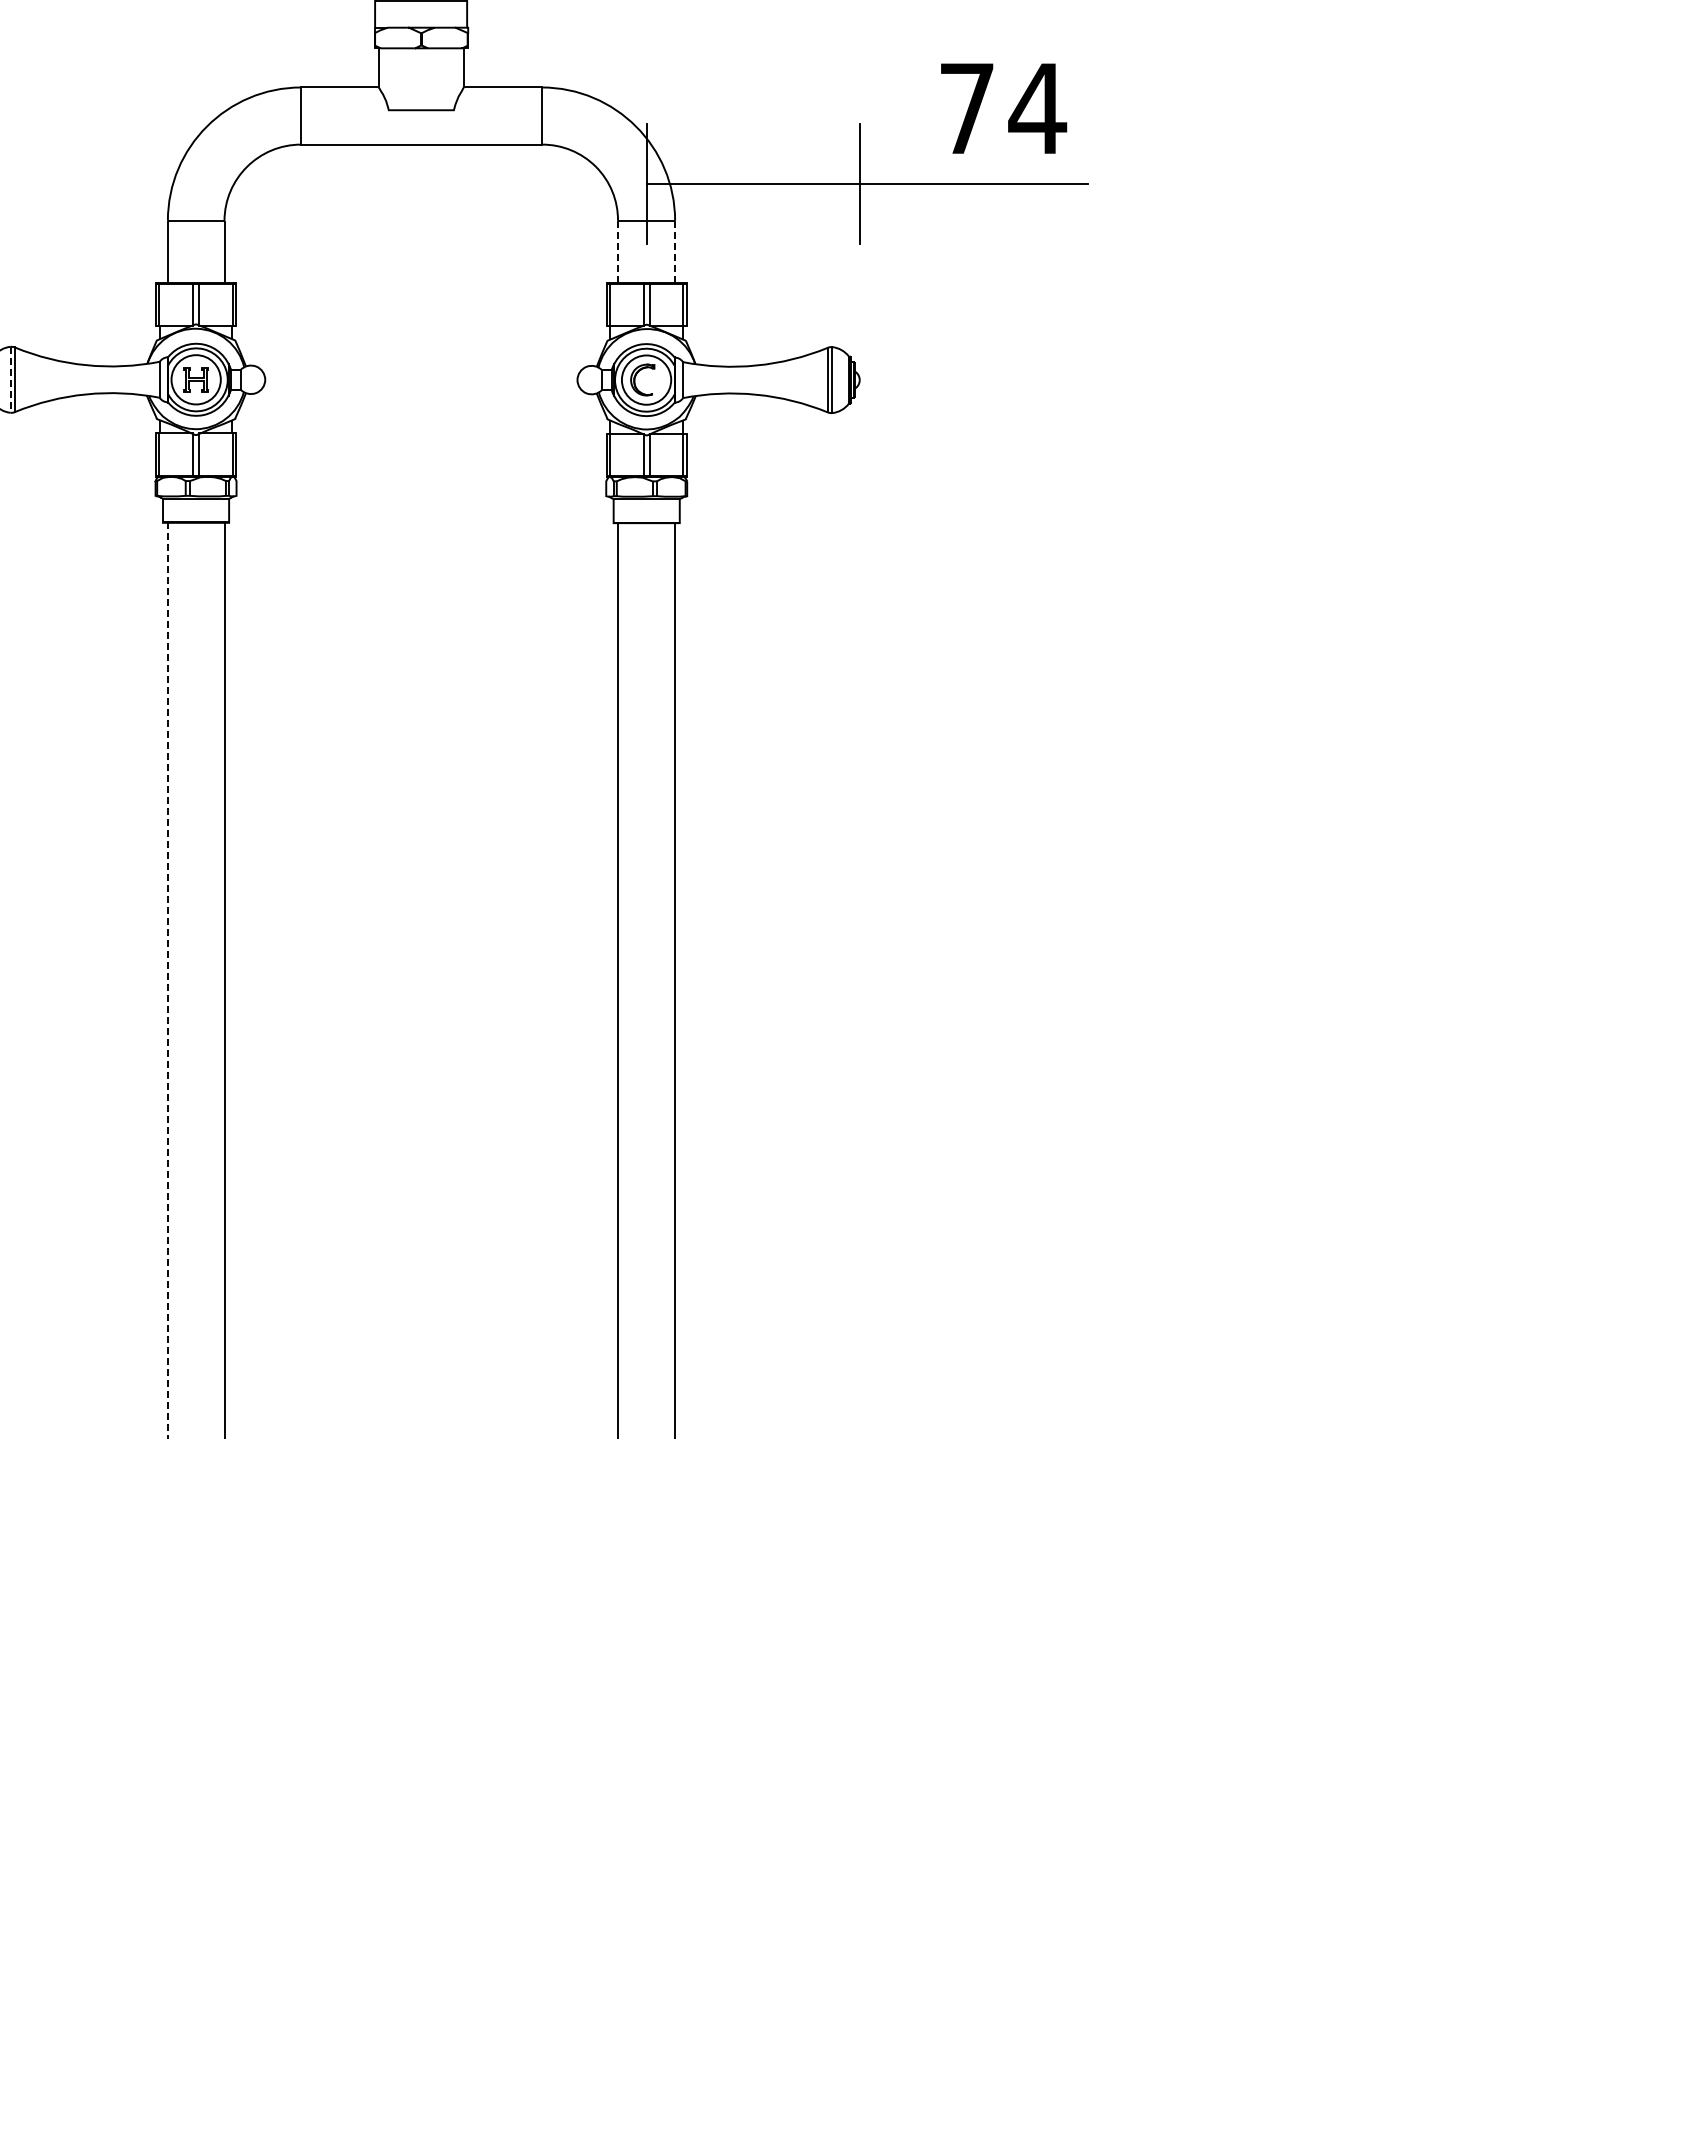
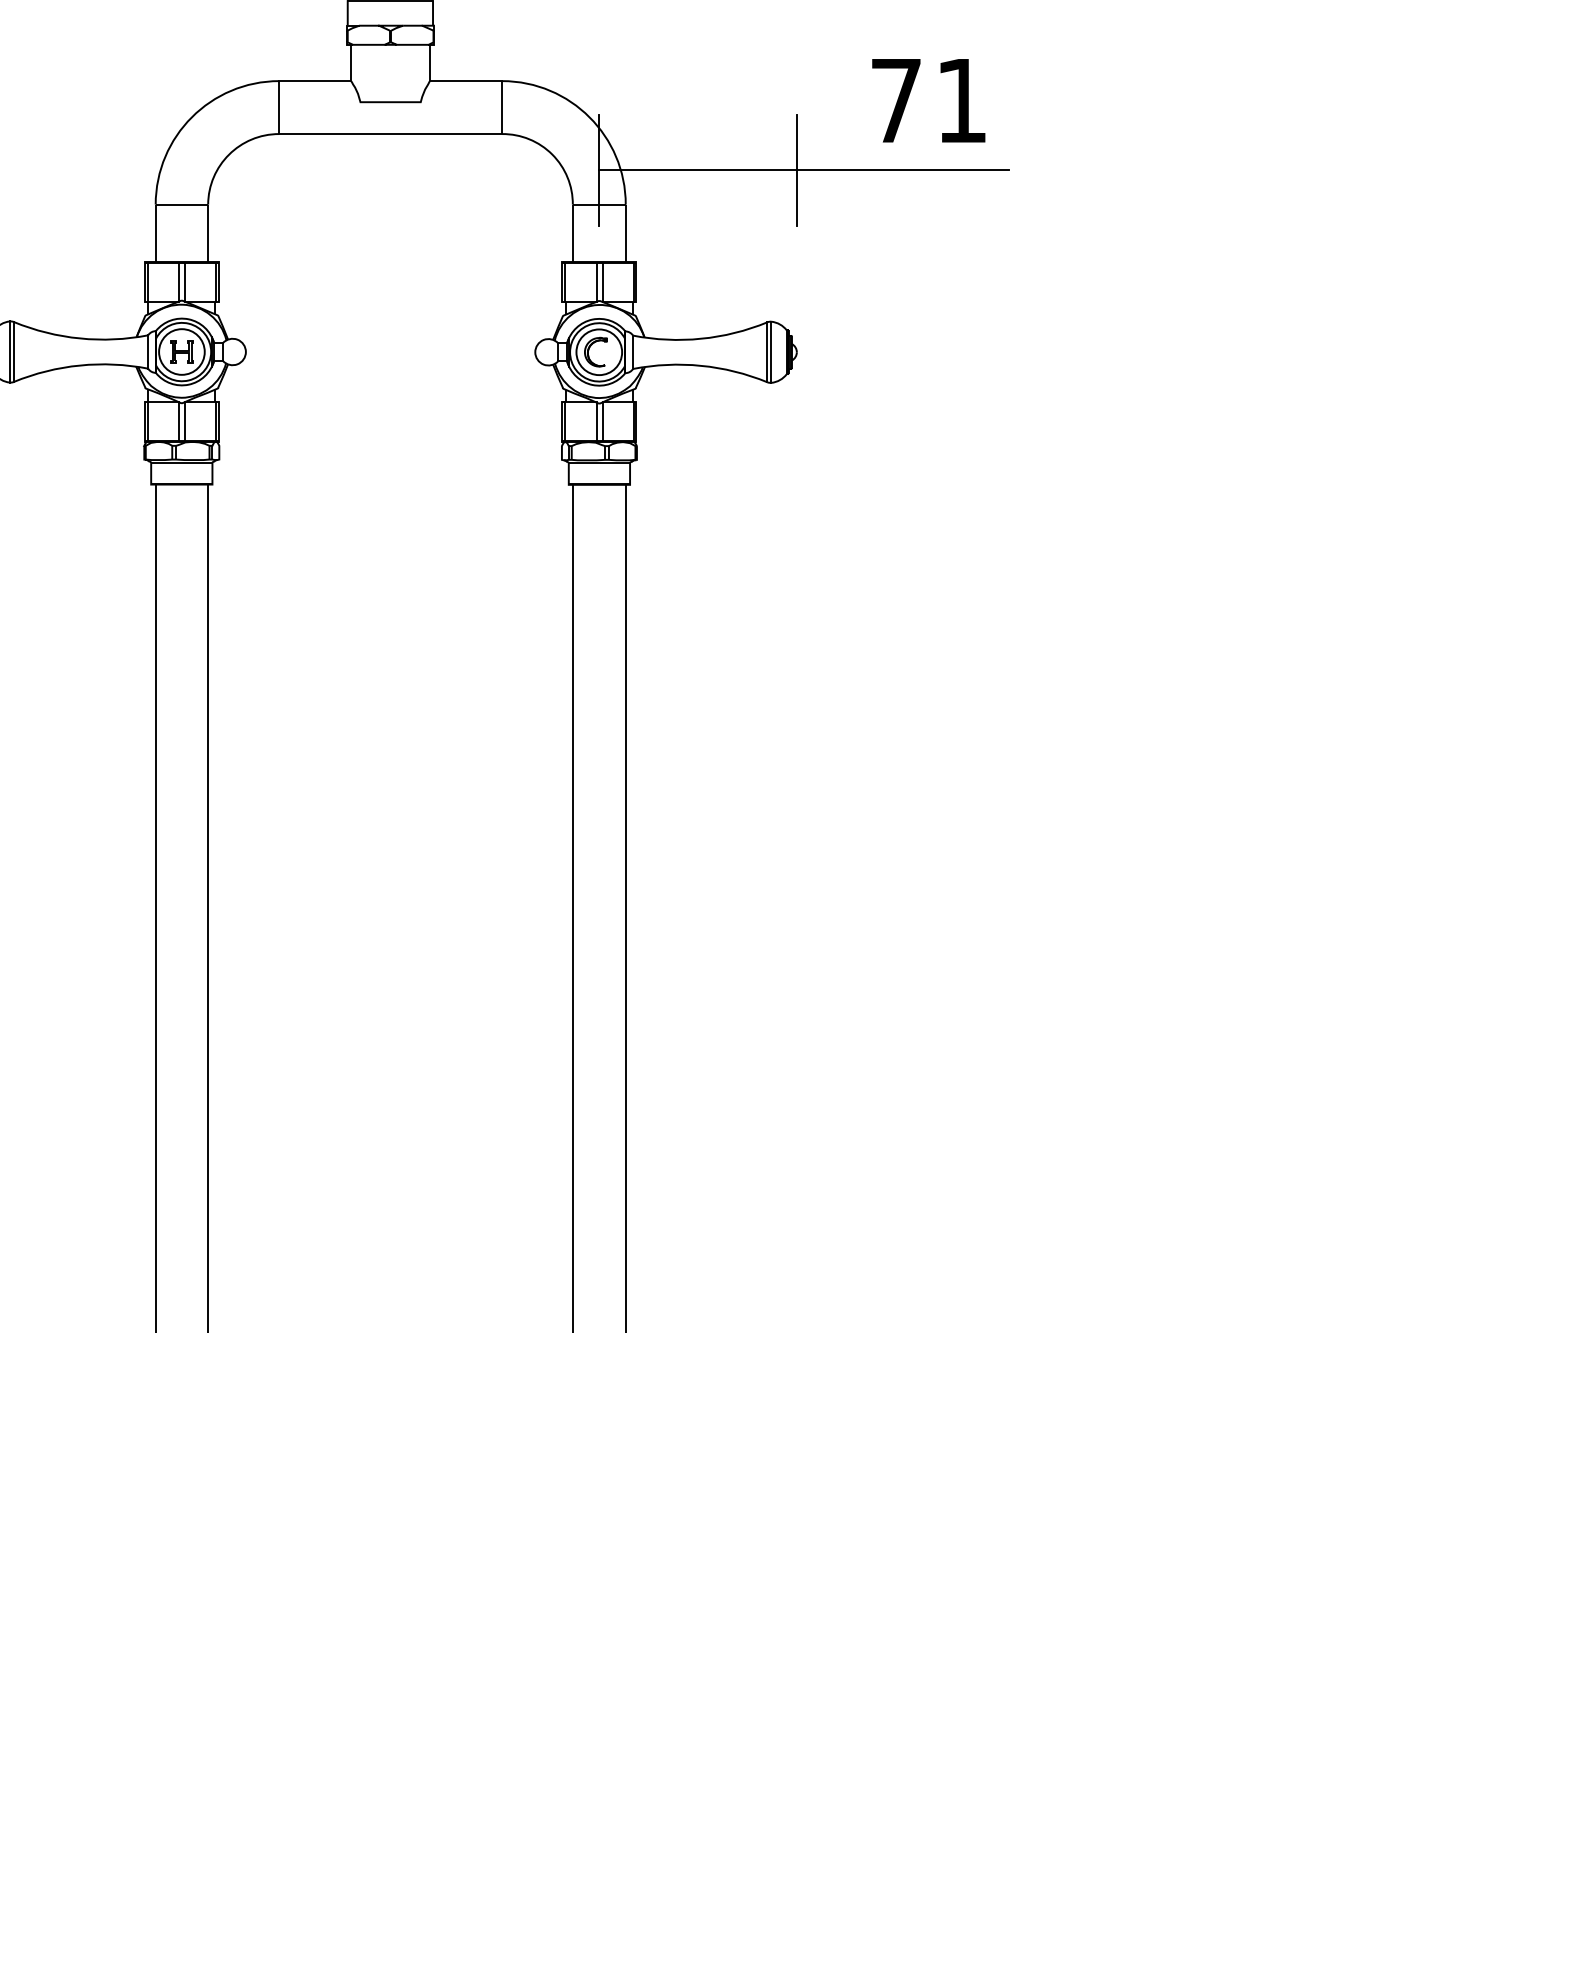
text: (1037, 108) -> (961, 100), 74 -> 71
line: (618, 252) -> (573, 234), dashed -> solid
line: (675, 252) -> (626, 234), dashed -> solid
line: (10, 379) -> (9, 351), dashed -> solid
line: (167, 981) -> (155, 909), dashed -> solid

